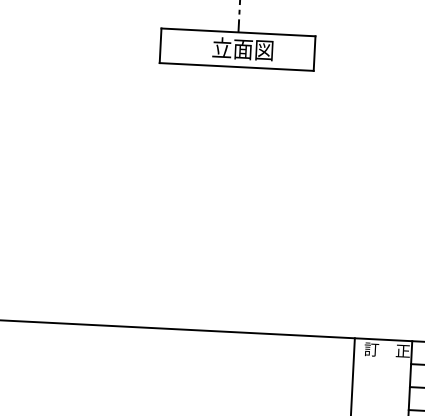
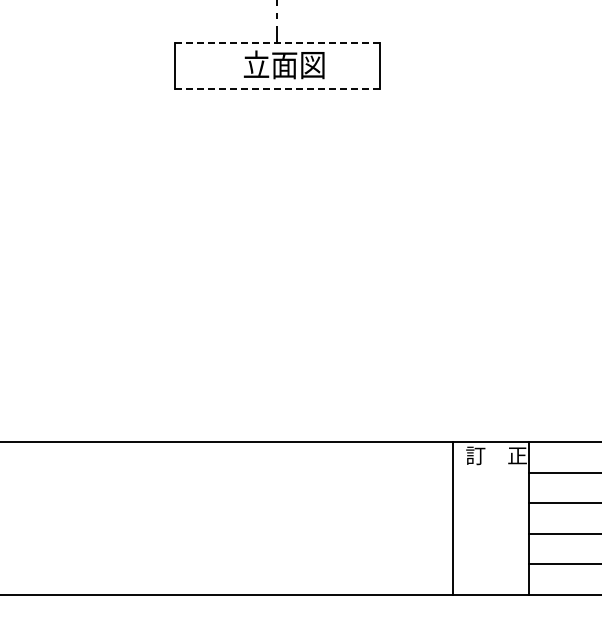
line: (238, 32) -> (277, 42), solid -> dashed
line: (236, 67) -> (277, 89), solid -> dashed

